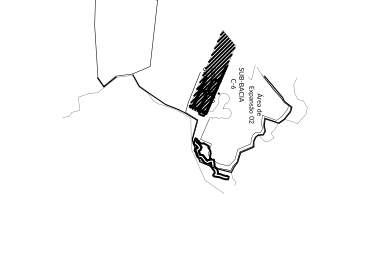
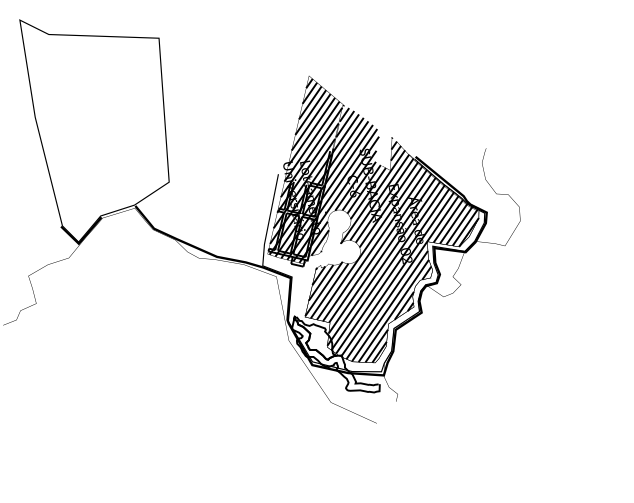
hatch: (244, 105) -> (385, 227), added

